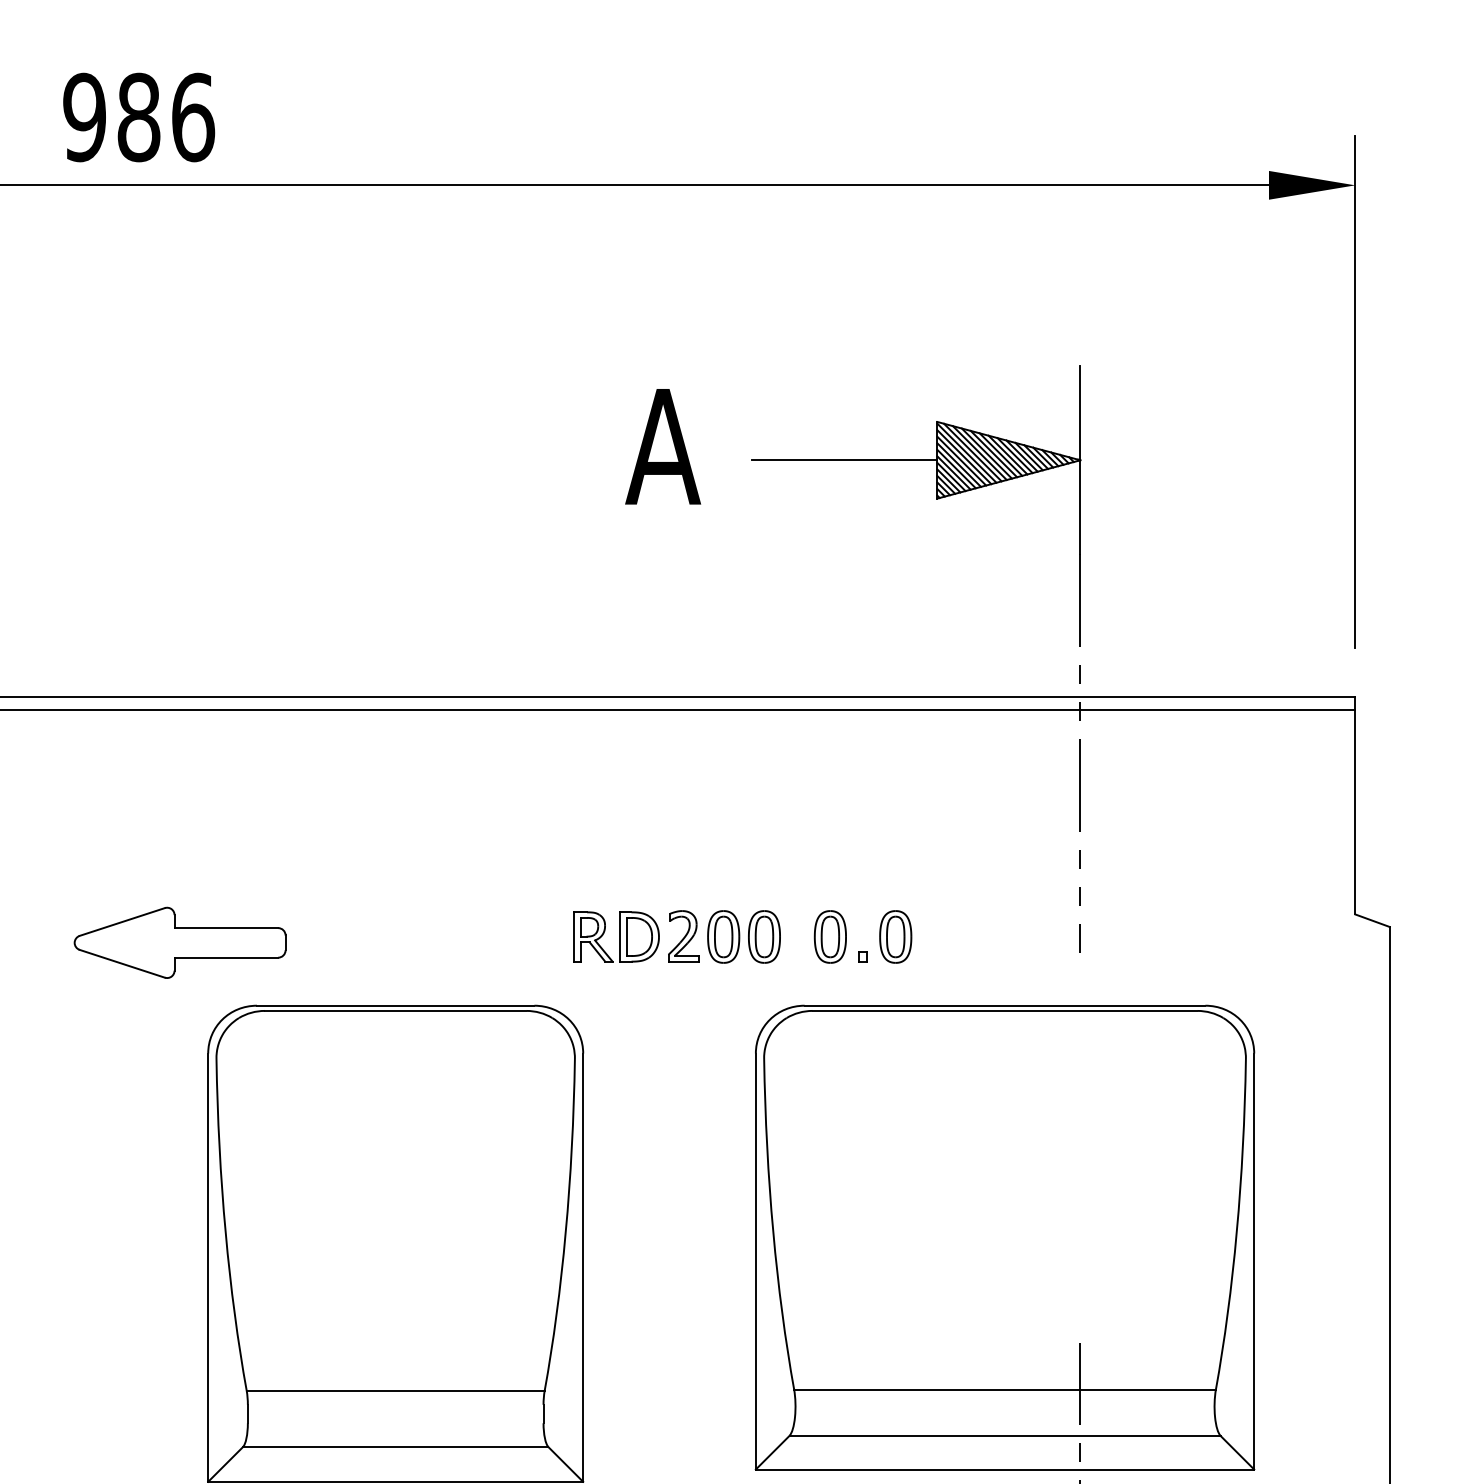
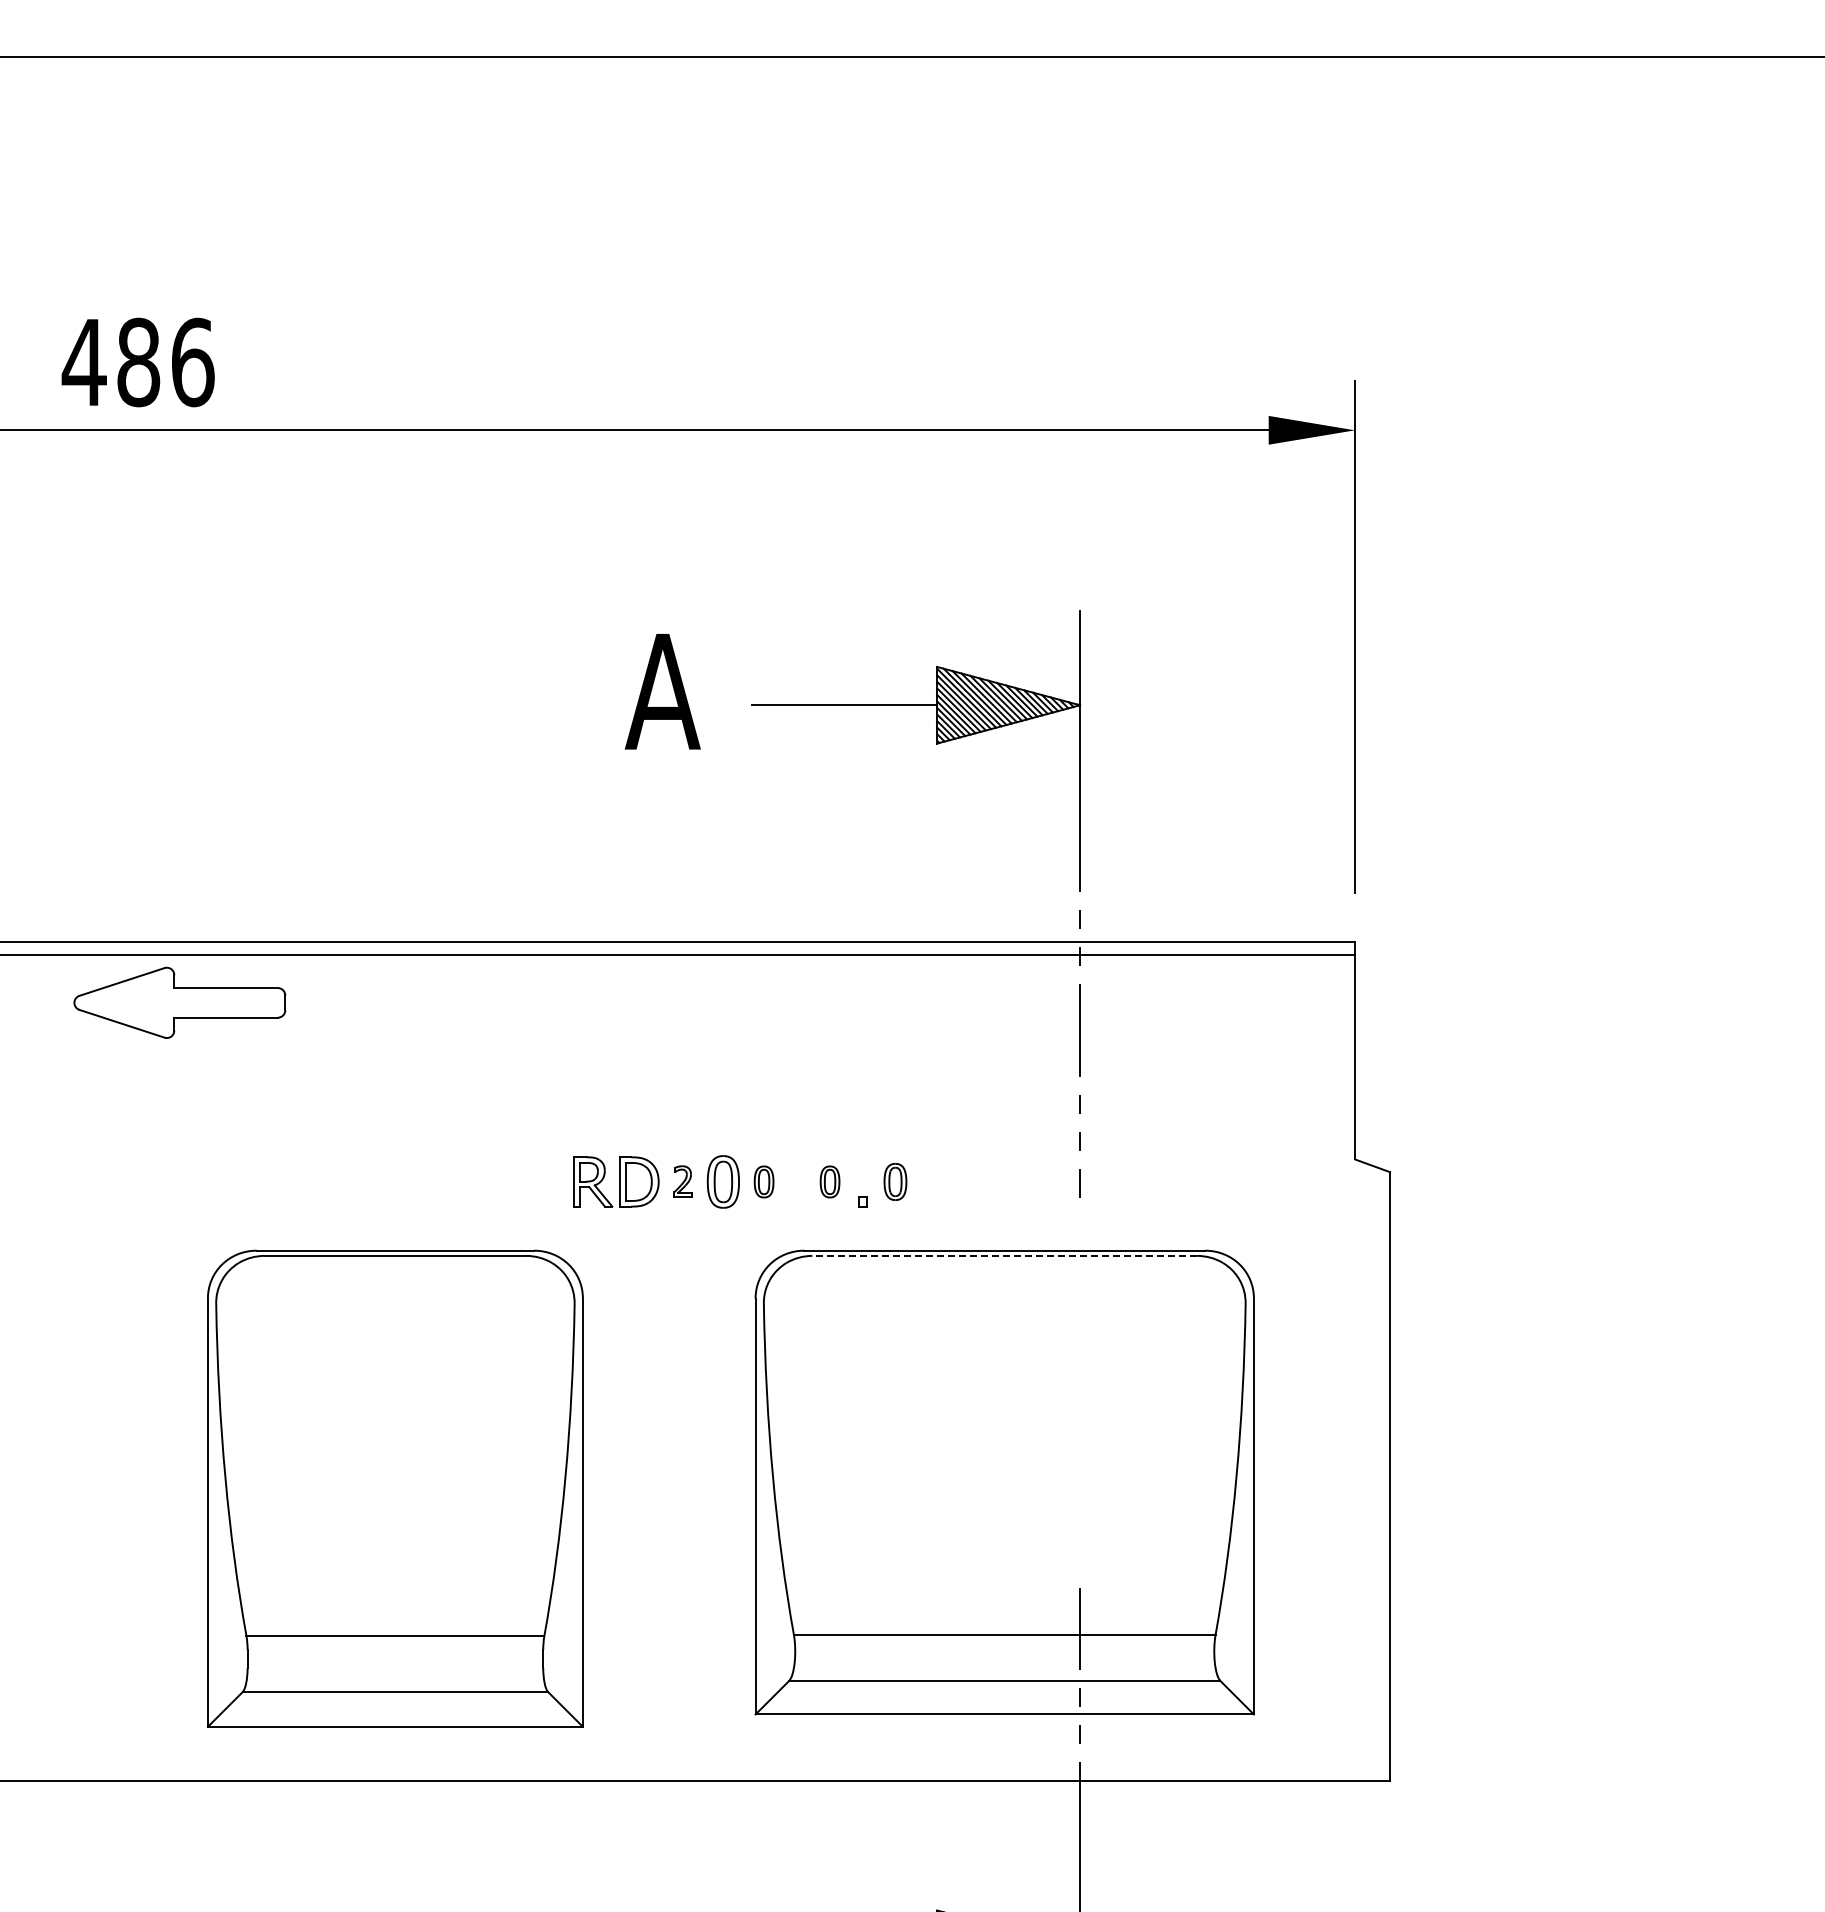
text: (83, 117) -> (83, 362), 986 -> 486
part: (682, 936) -> (682, 1181), size x0.6
part: (763, 936) -> (763, 1181), size x0.6
part: (829, 936) -> (829, 1181), size x0.6
part: (895, 936) -> (895, 1181), size x0.7
part: (179, 942) -> (179, 1002), moved
line: (1004, 1010) -> (1004, 1255), solid -> dashed

